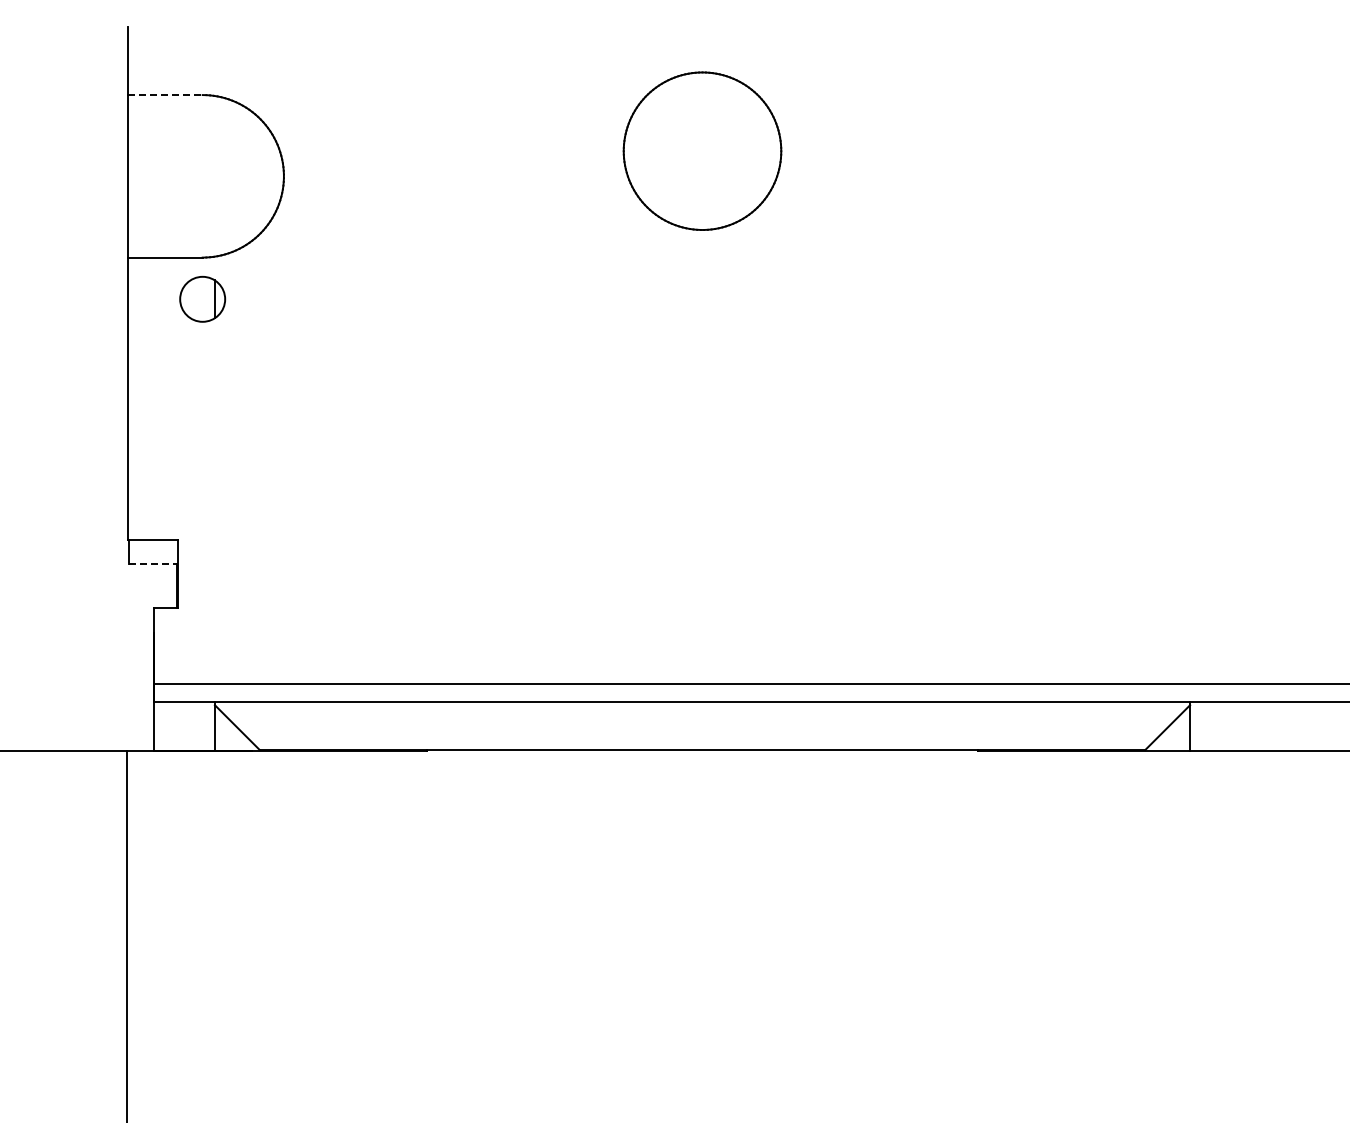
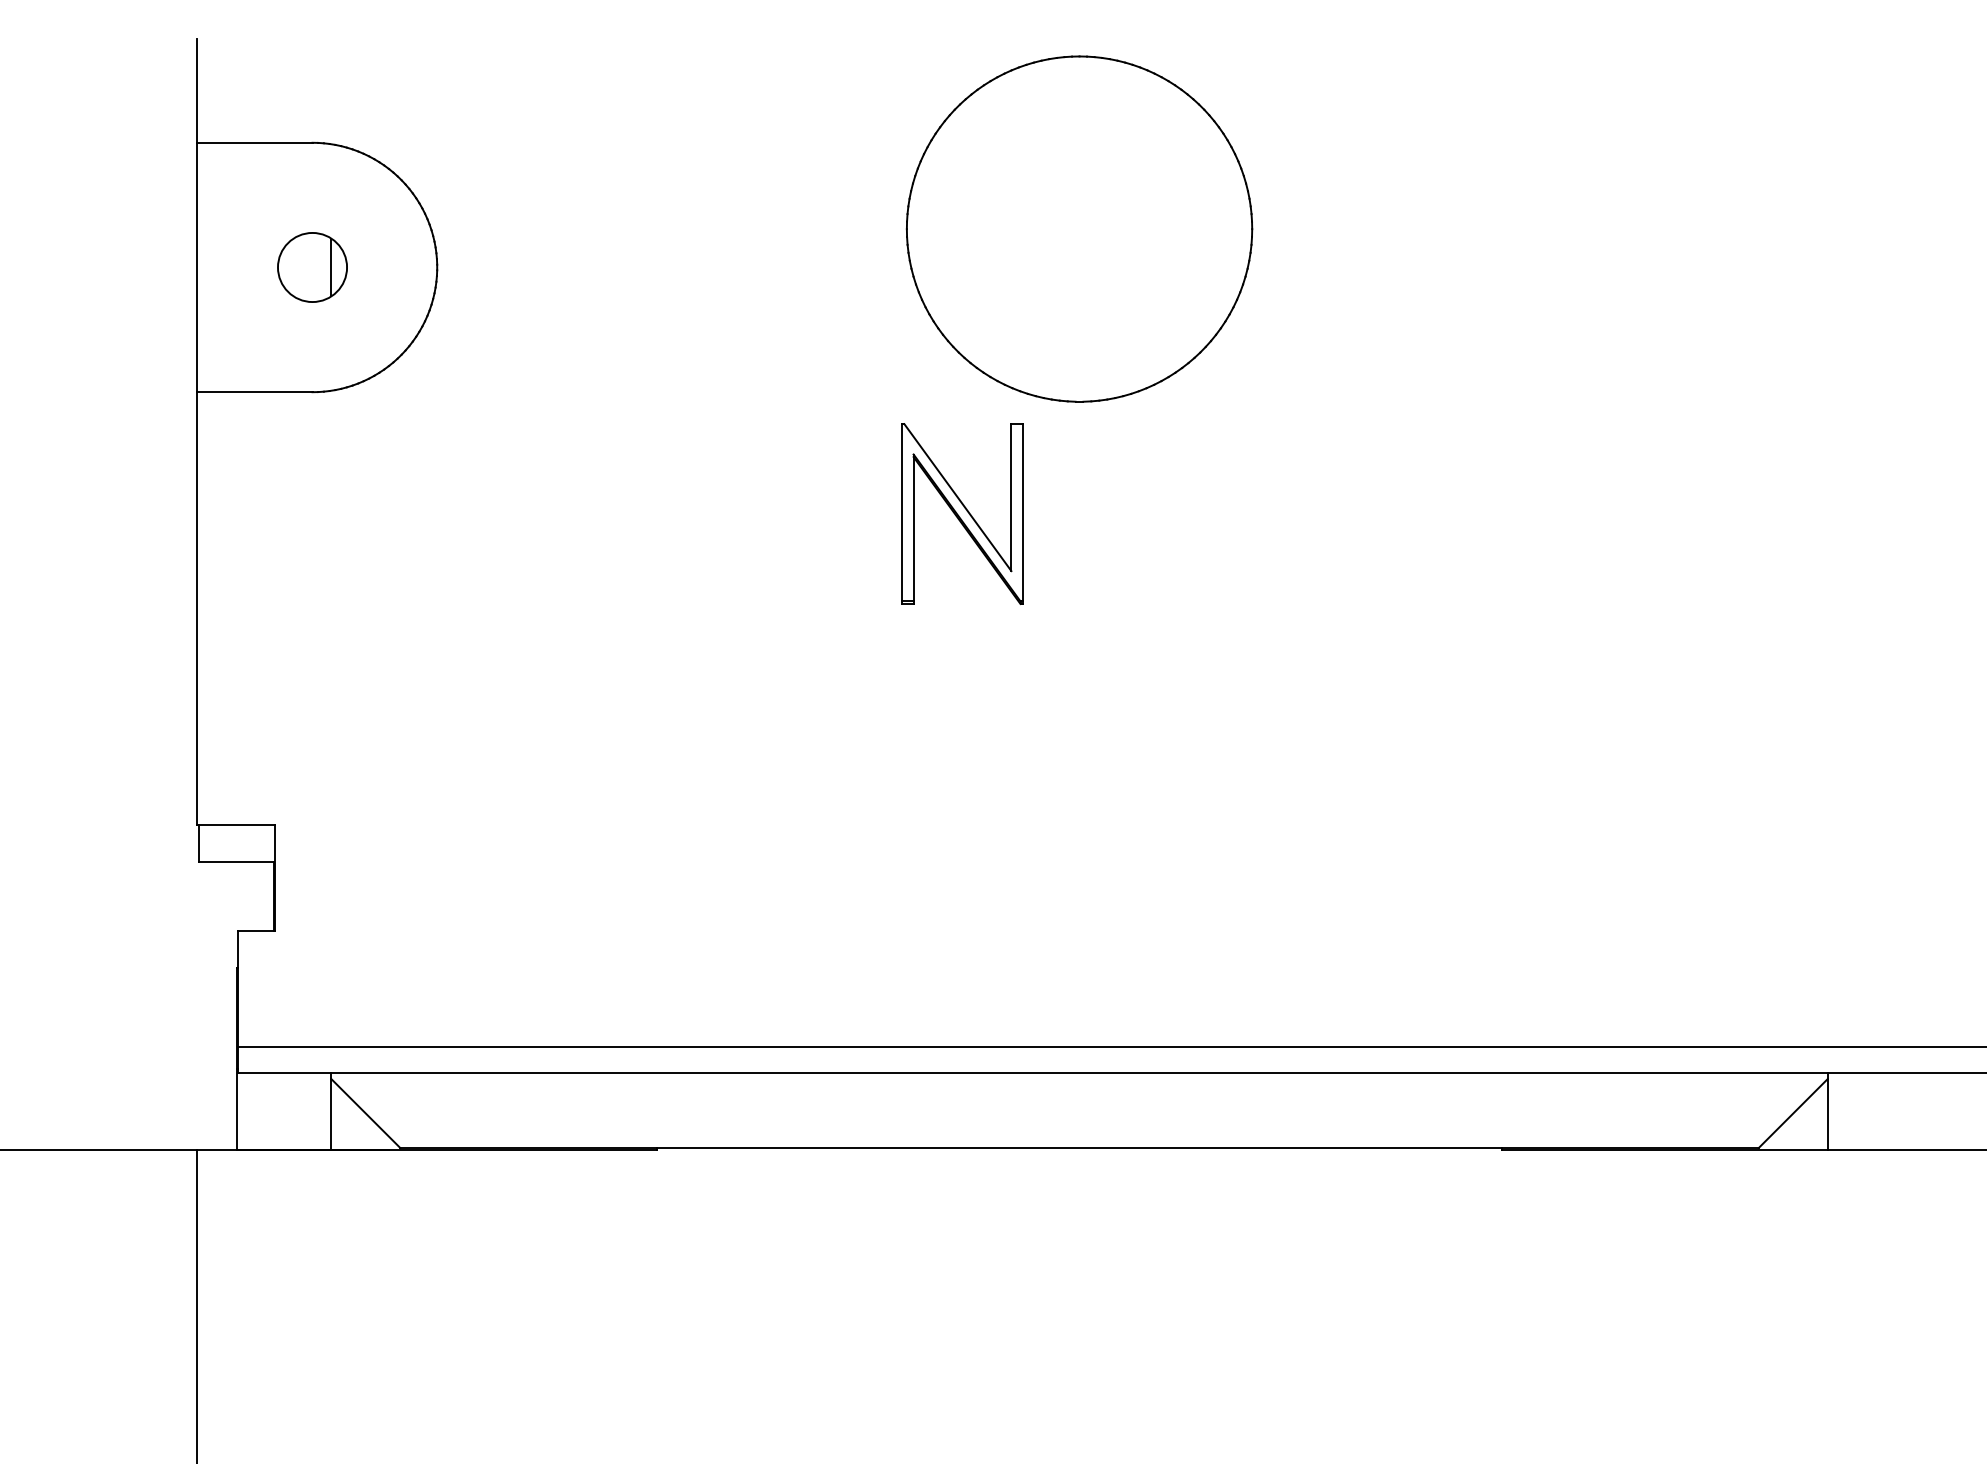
line: (165, 95) -> (255, 143), dashed -> solid
part: (702, 150) -> (1079, 227), size x1.43
part: (202, 298) -> (312, 266), moved
part: (626, 336) -> (962, 513), added
line: (153, 563) -> (237, 861), dashed -> solid

